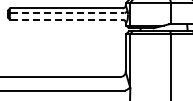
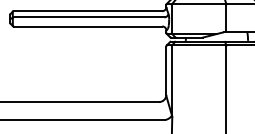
line: (67, 13) -> (89, 18), dashed -> solid
line: (66, 19) -> (87, 25), dashed -> solid

